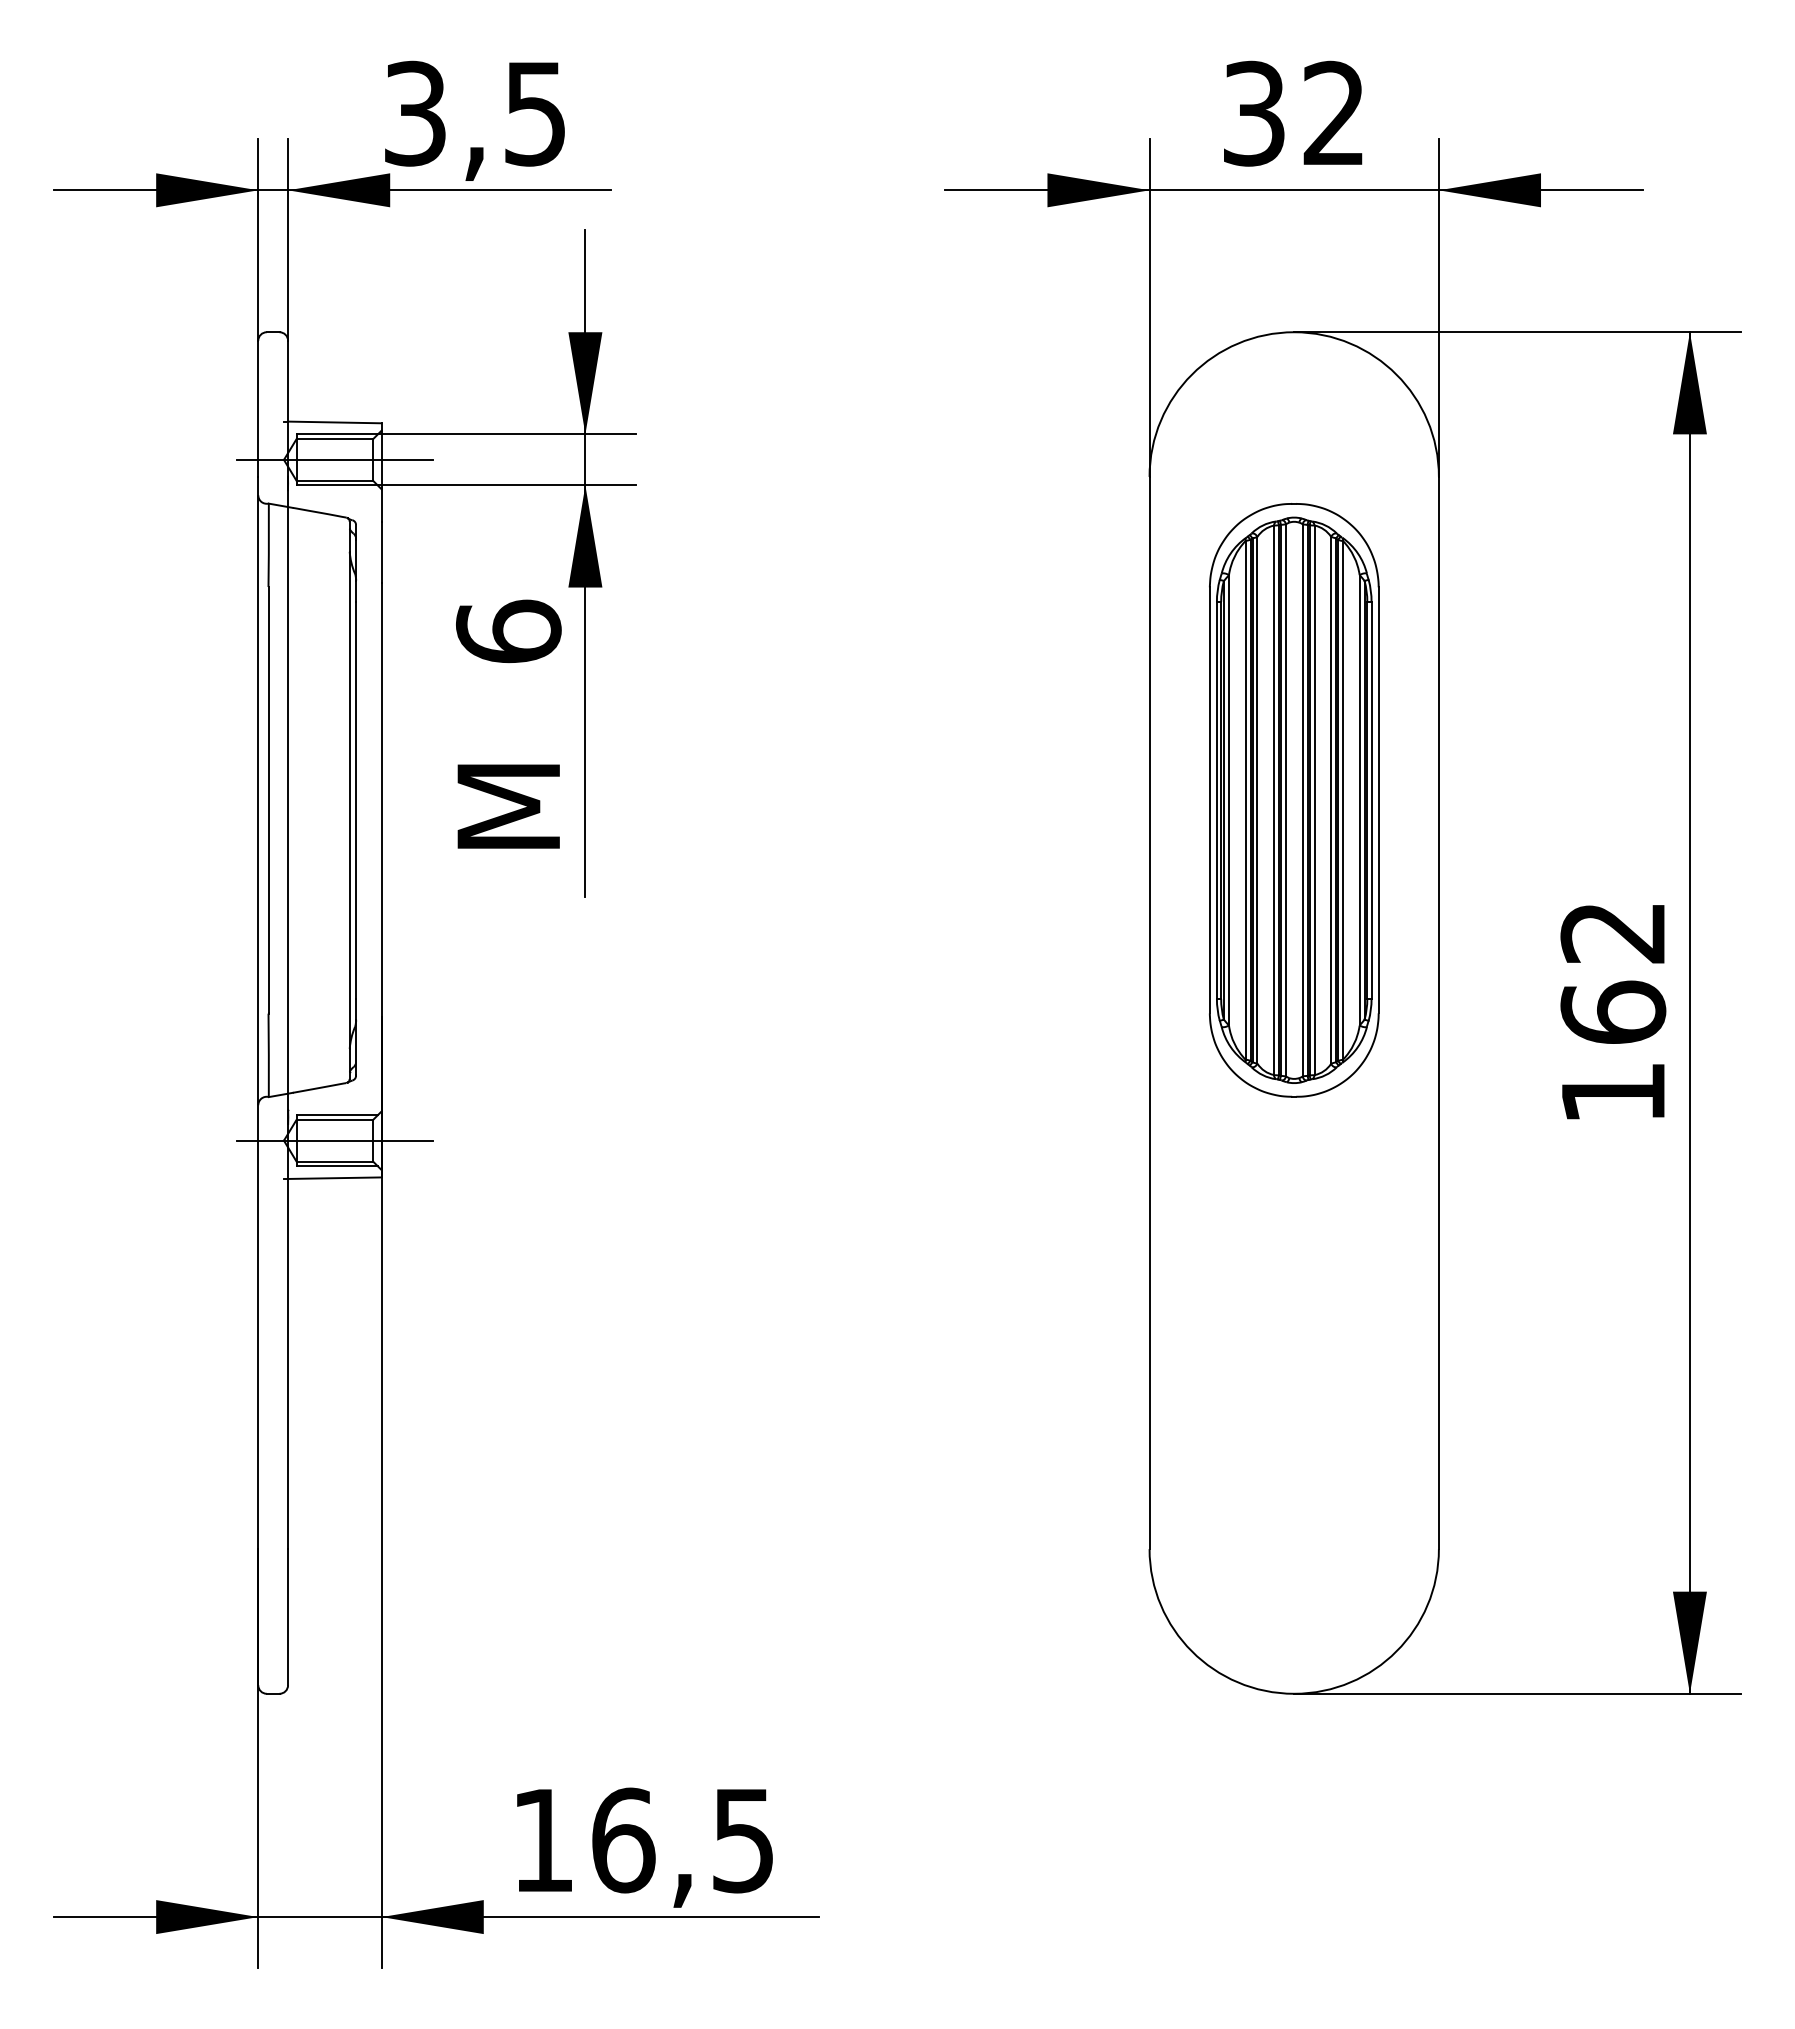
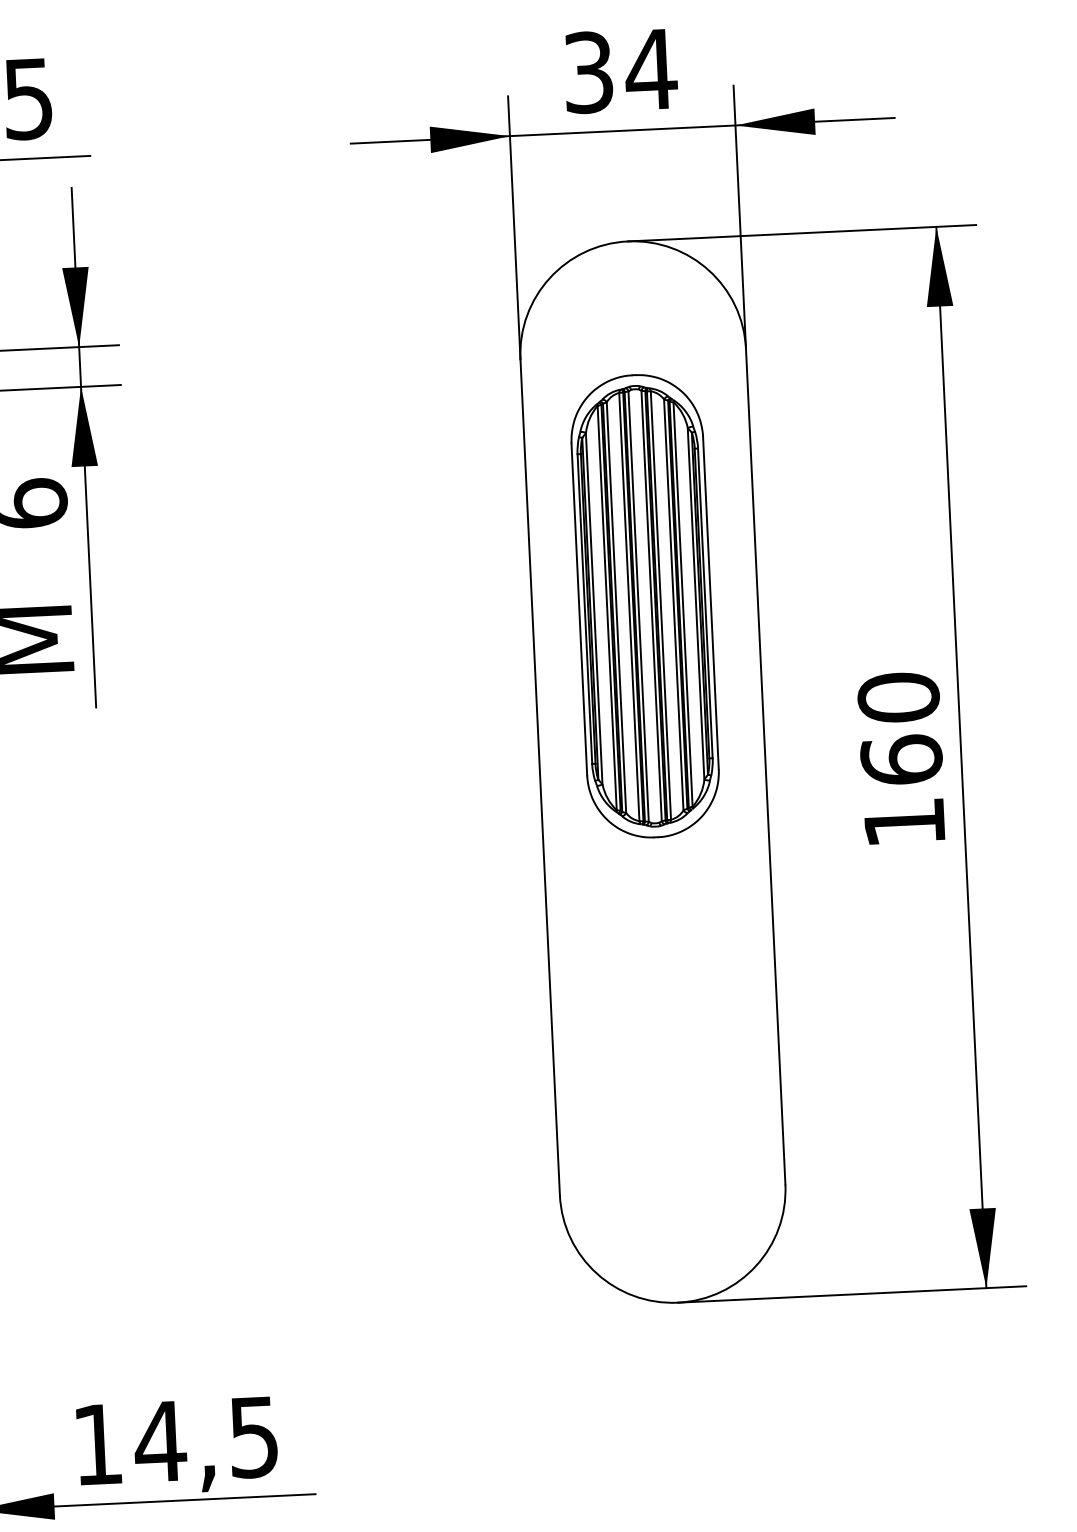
text: (1333, 112) -> (650, 68), 32 -> 34
text: (1613, 932) -> (898, 697), 162 -> 160
text: (622, 1840) -> (159, 1441), 16,5 -> 14,5

